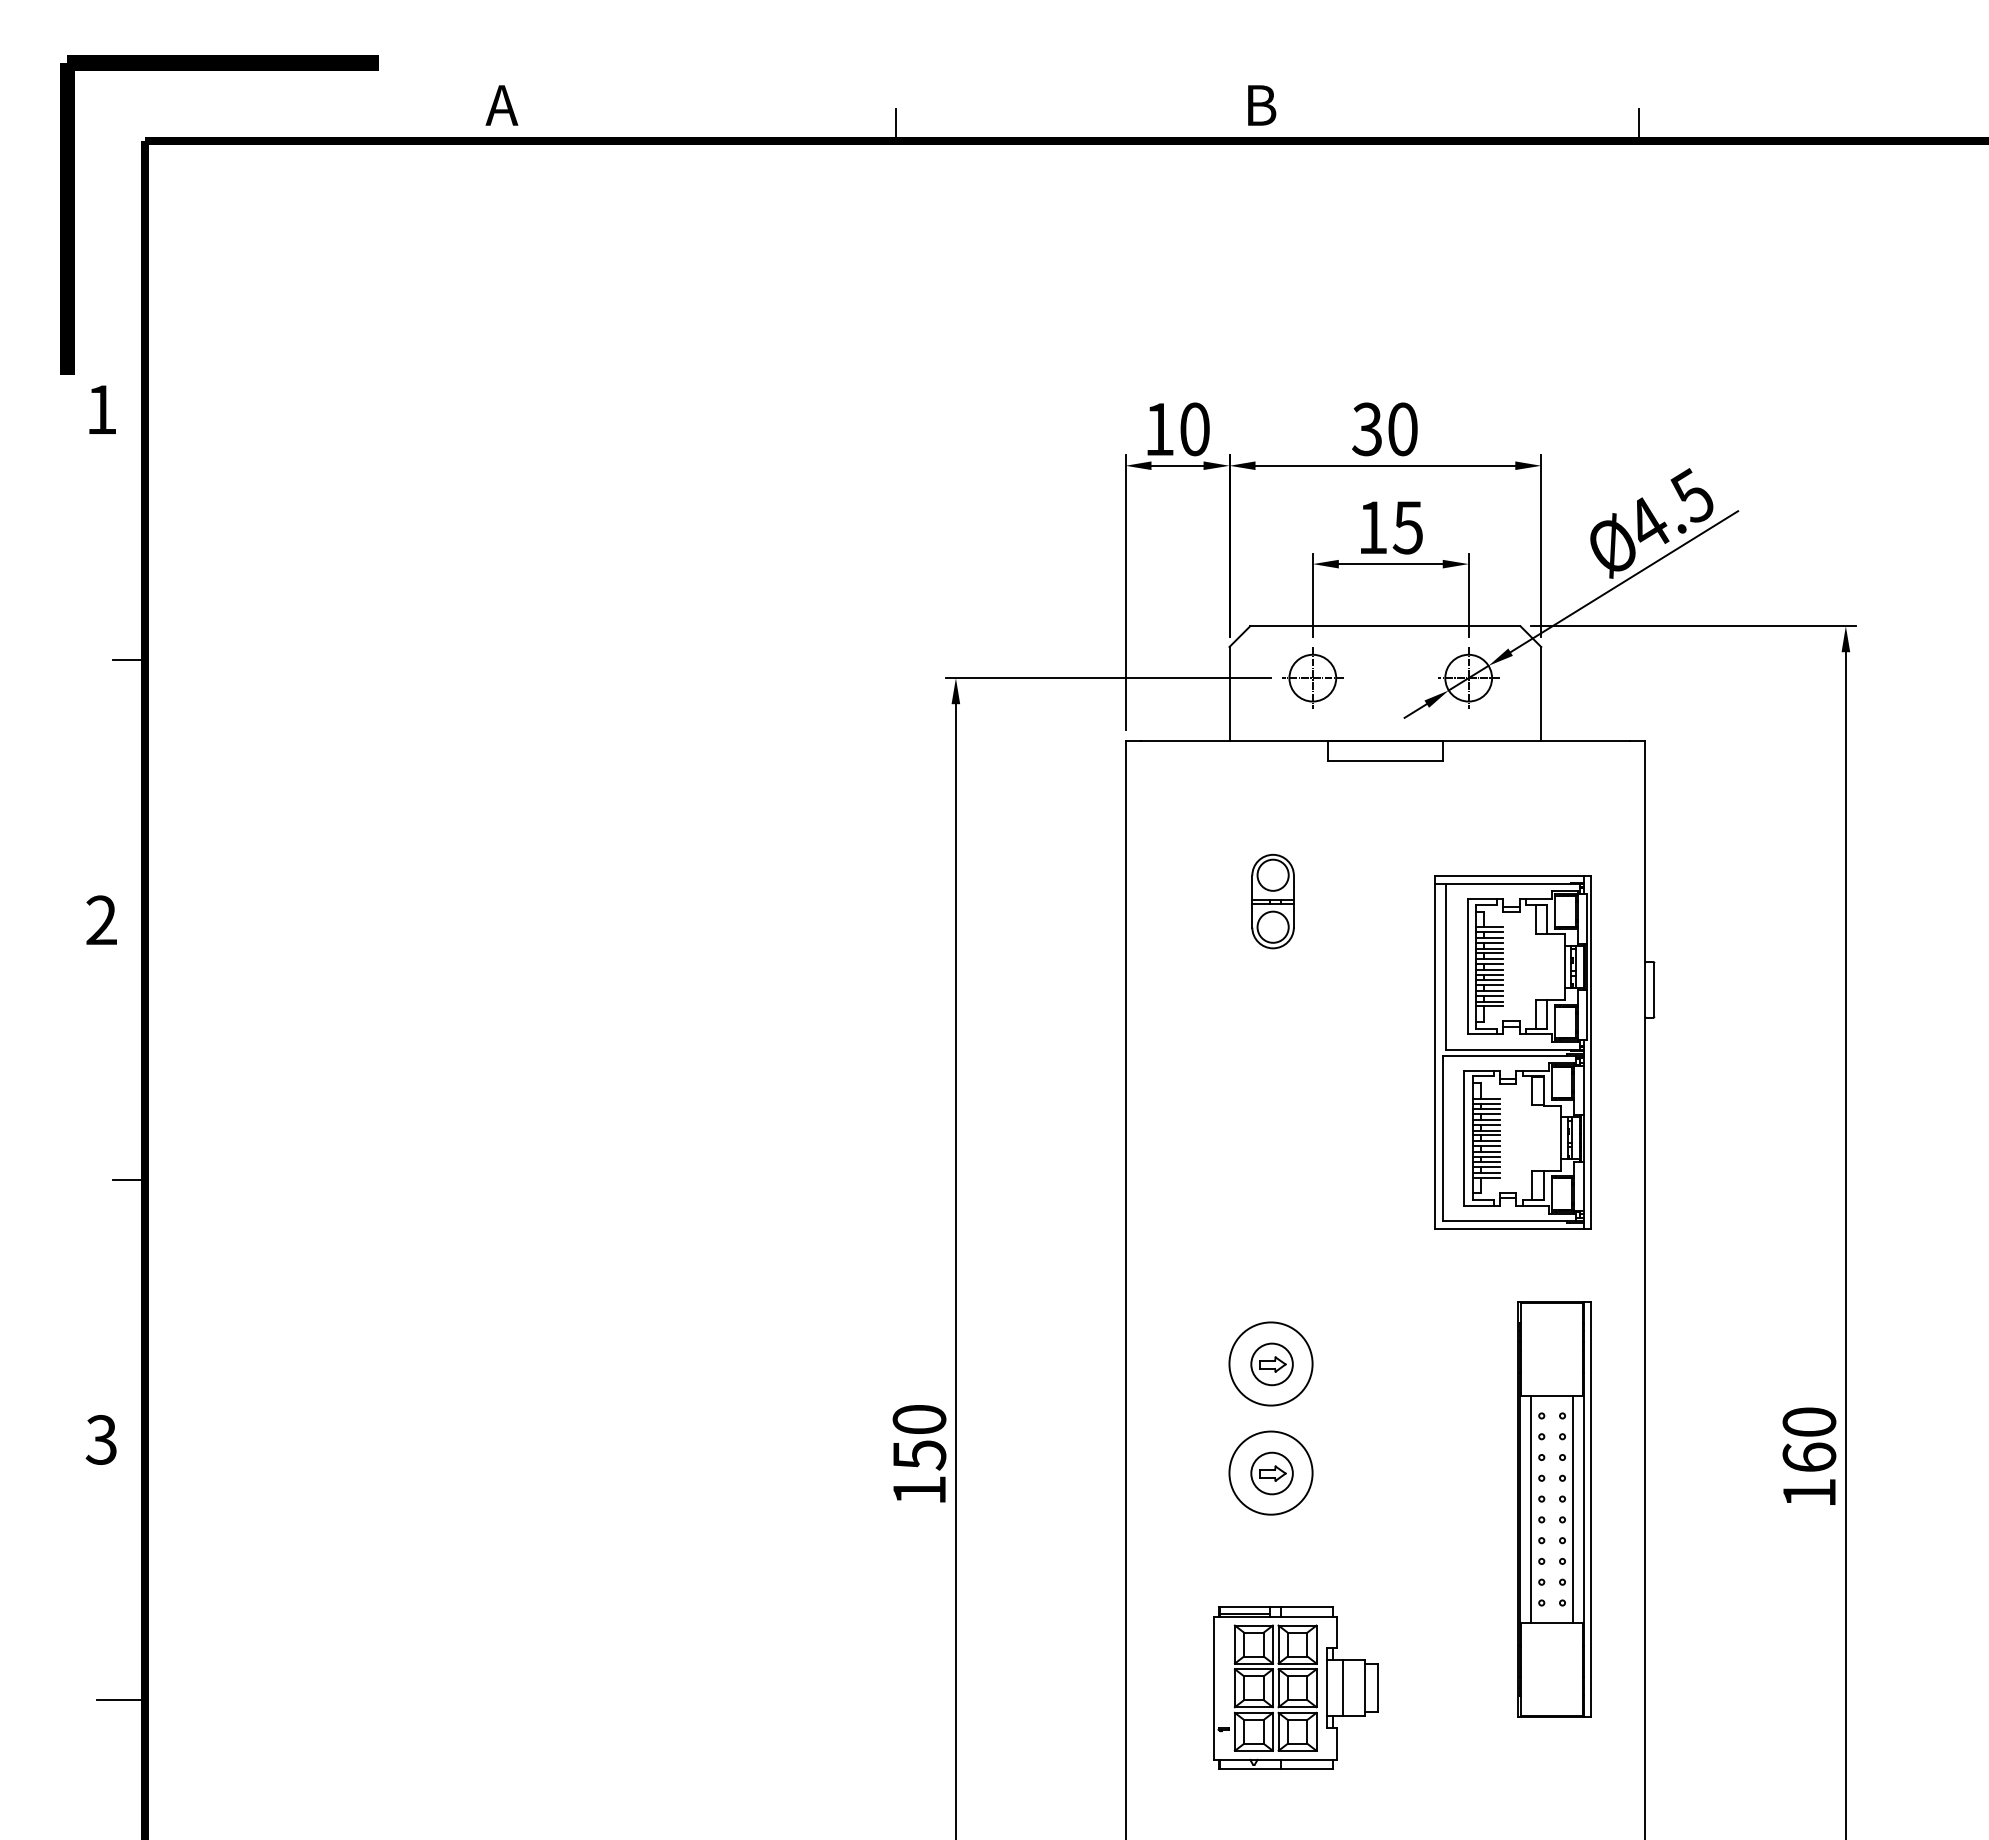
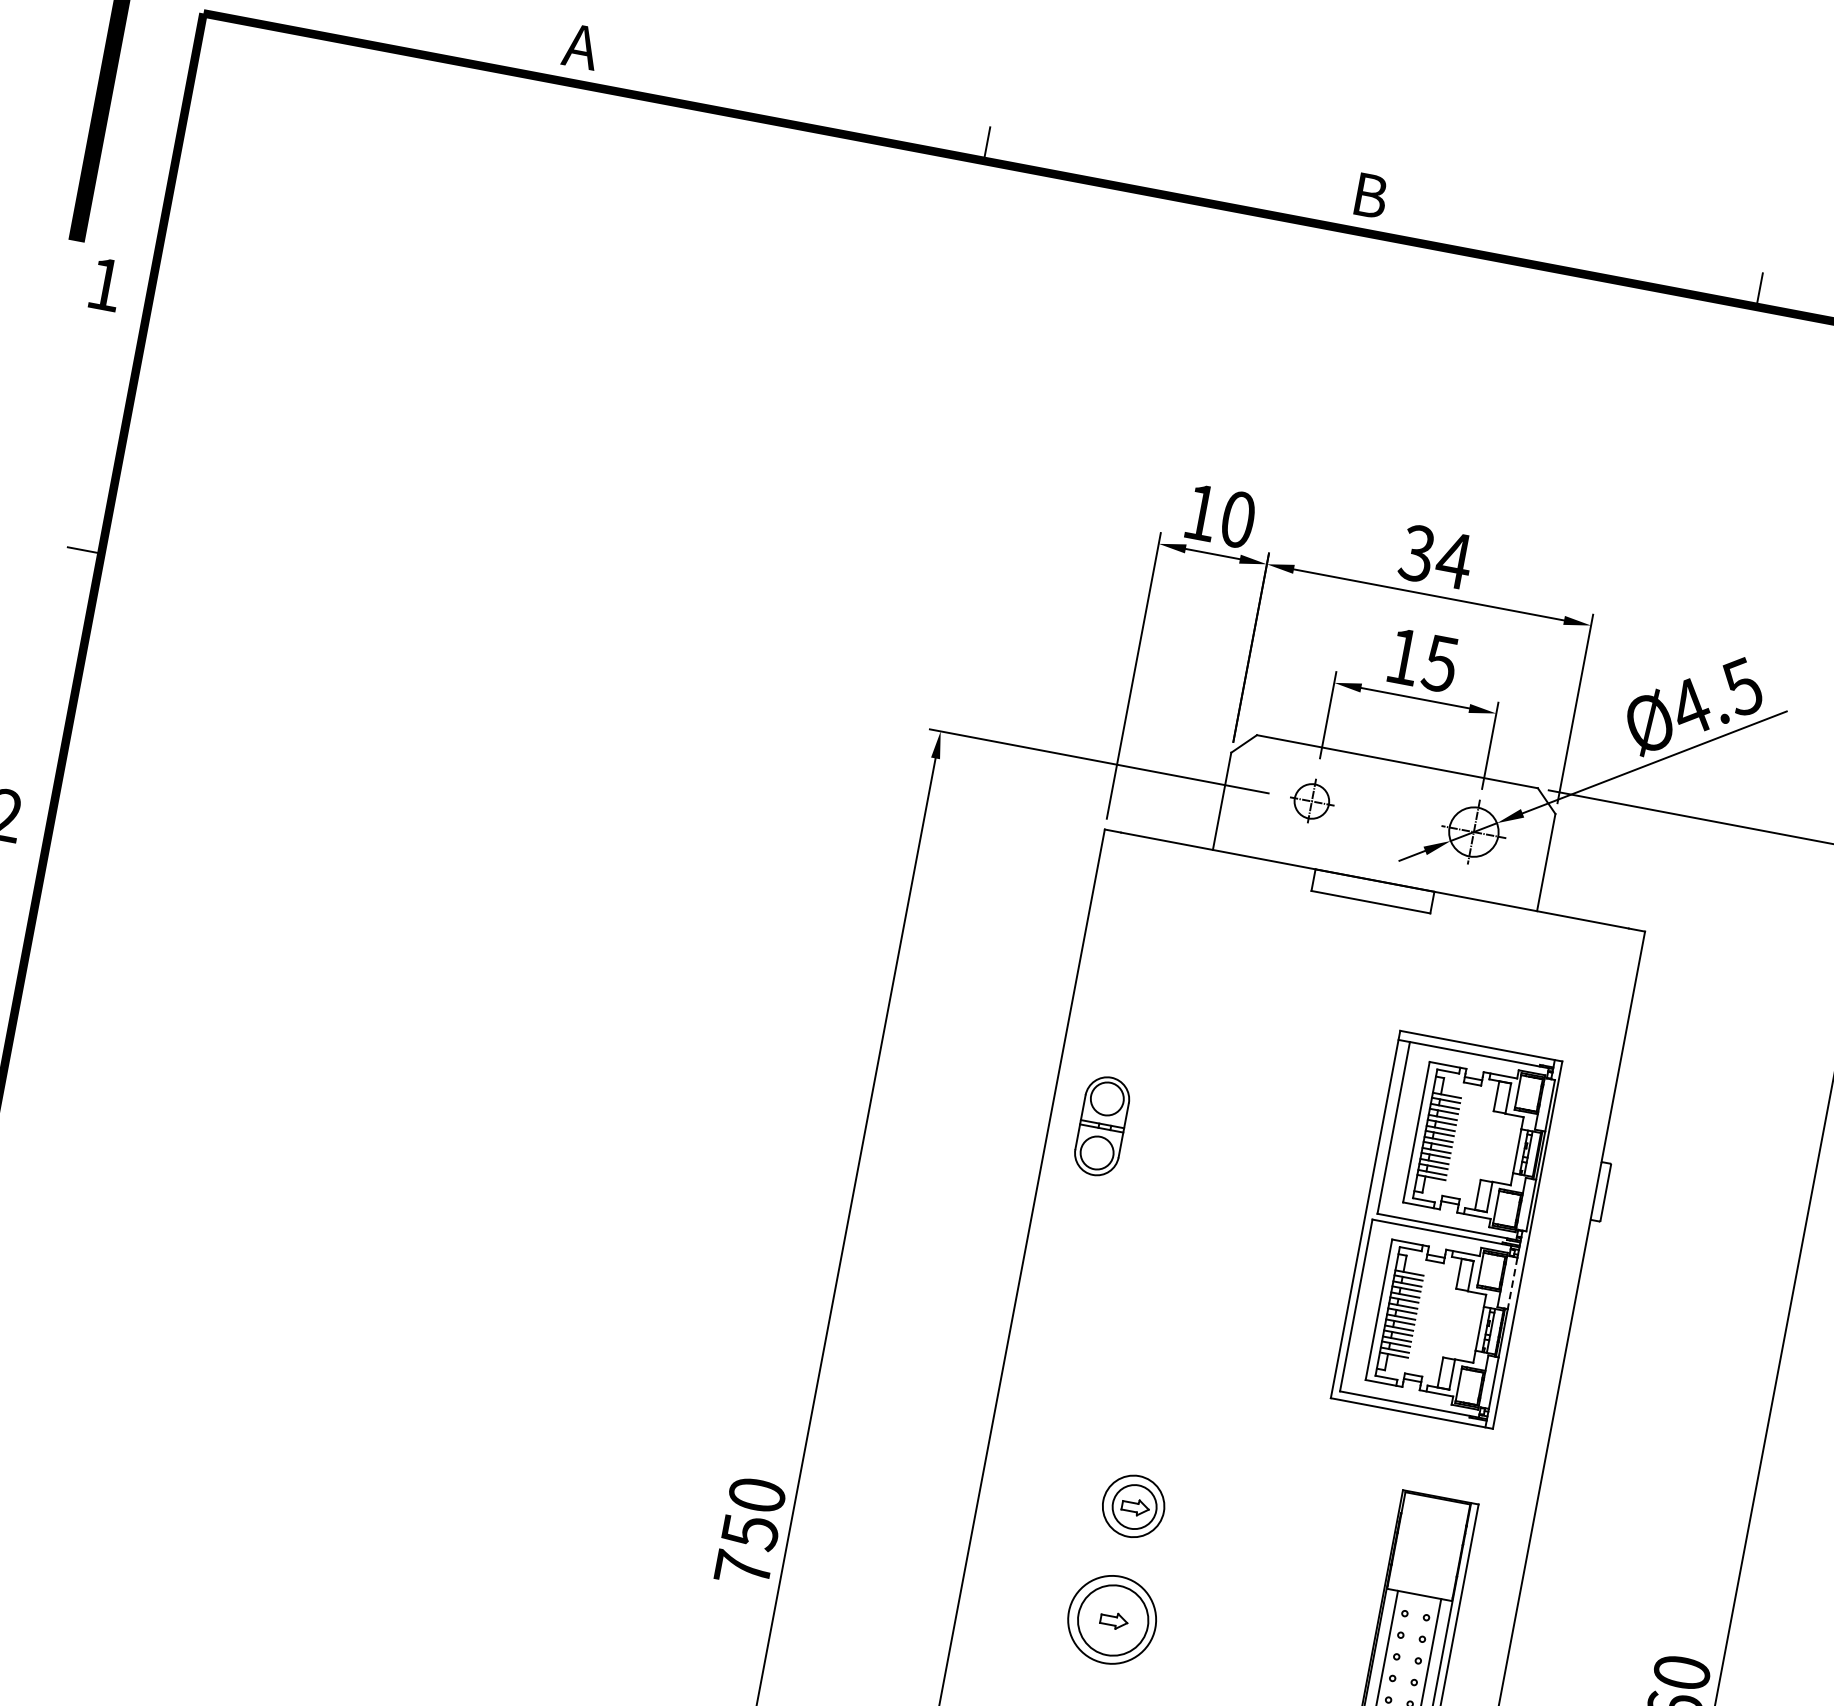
text: (1402, 429) -> (1453, 560), 30 -> 34
part: (1312, 677) -> (1311, 800), size x0.7
part: (1272, 901) -> (1101, 1126), moved
line: (1583, 1090) -> (1512, 1283), solid -> dashed
circle: (1270, 1363) -> (1133, 1505), size x0.7
circle: (1271, 1473) -> (1112, 1620), size x1.6
text: (919, 1489) -> (743, 1567), 150 -> 750

